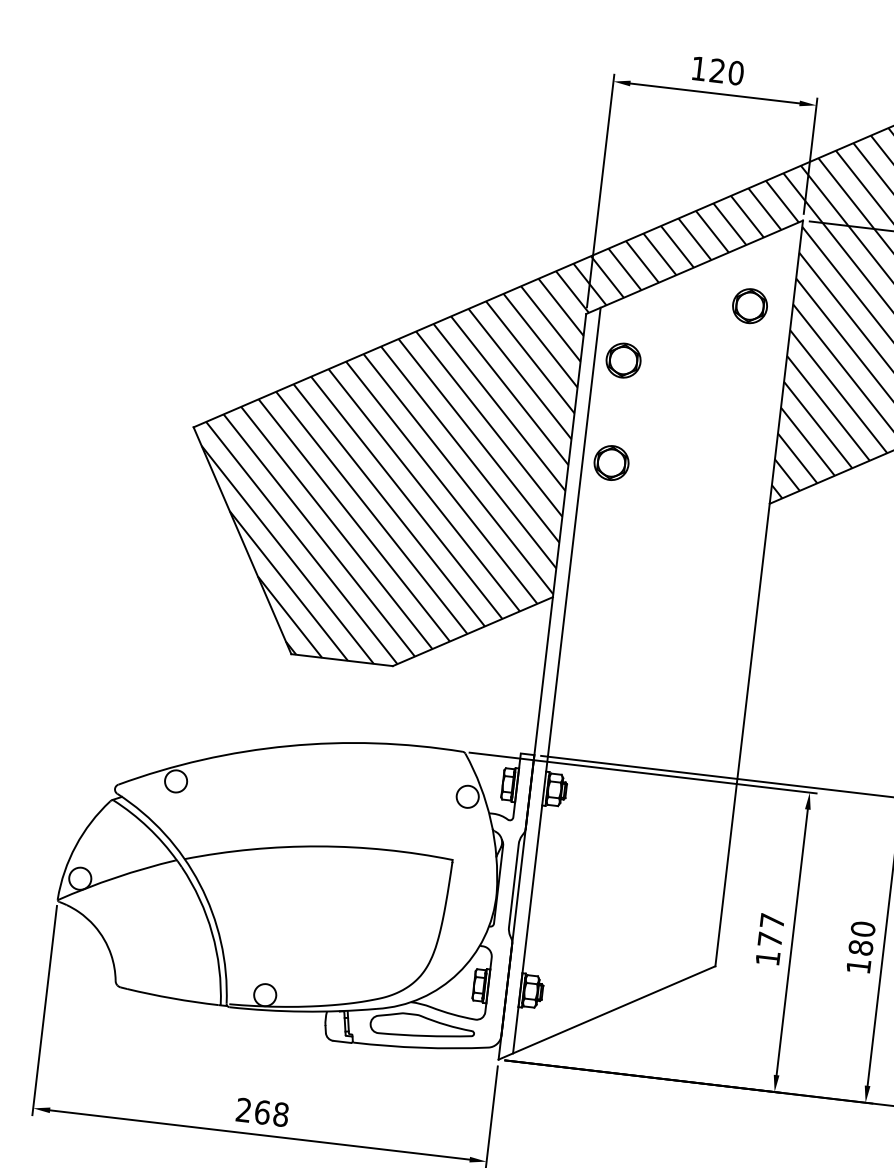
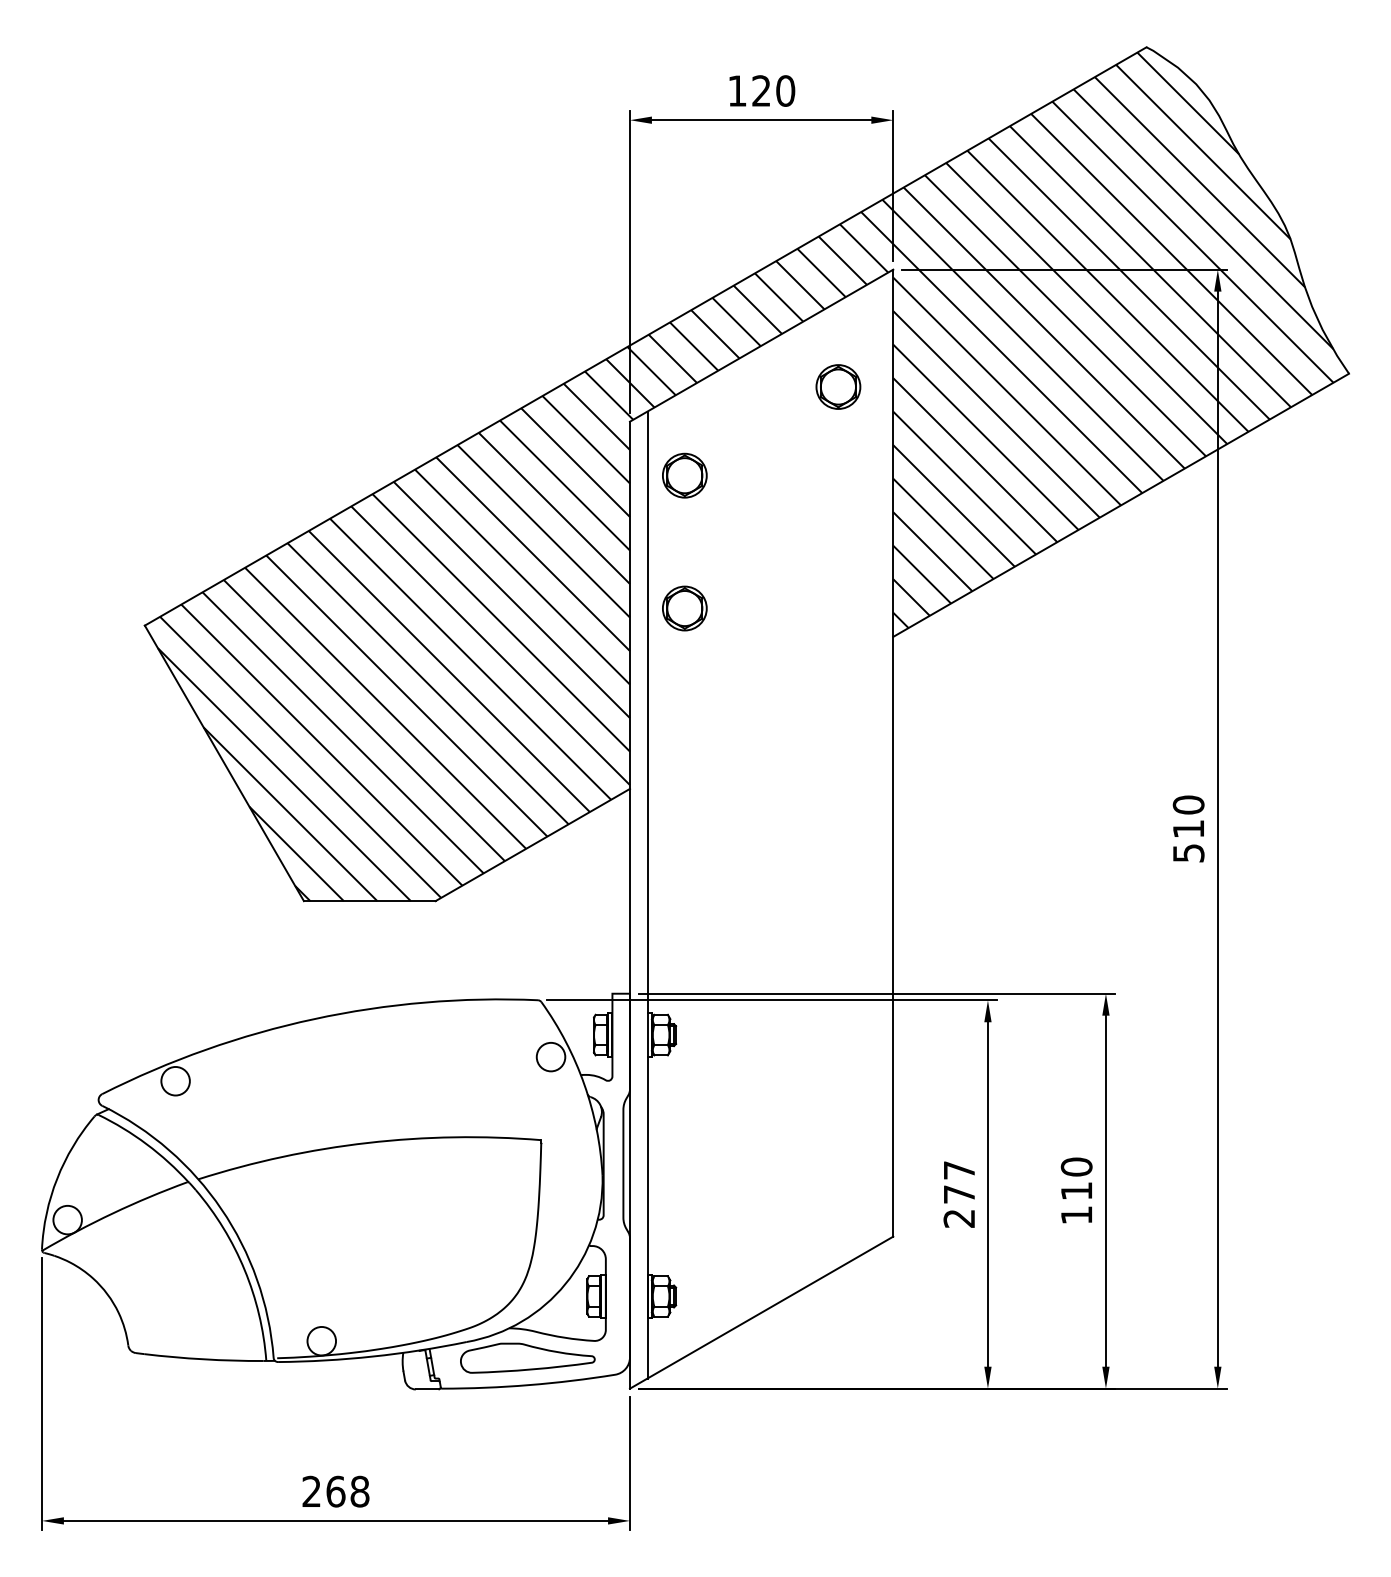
text: (860, 947) -> (1076, 1190), 180 -> 110
text: (767, 958) -> (958, 1218), 177 -> 277

